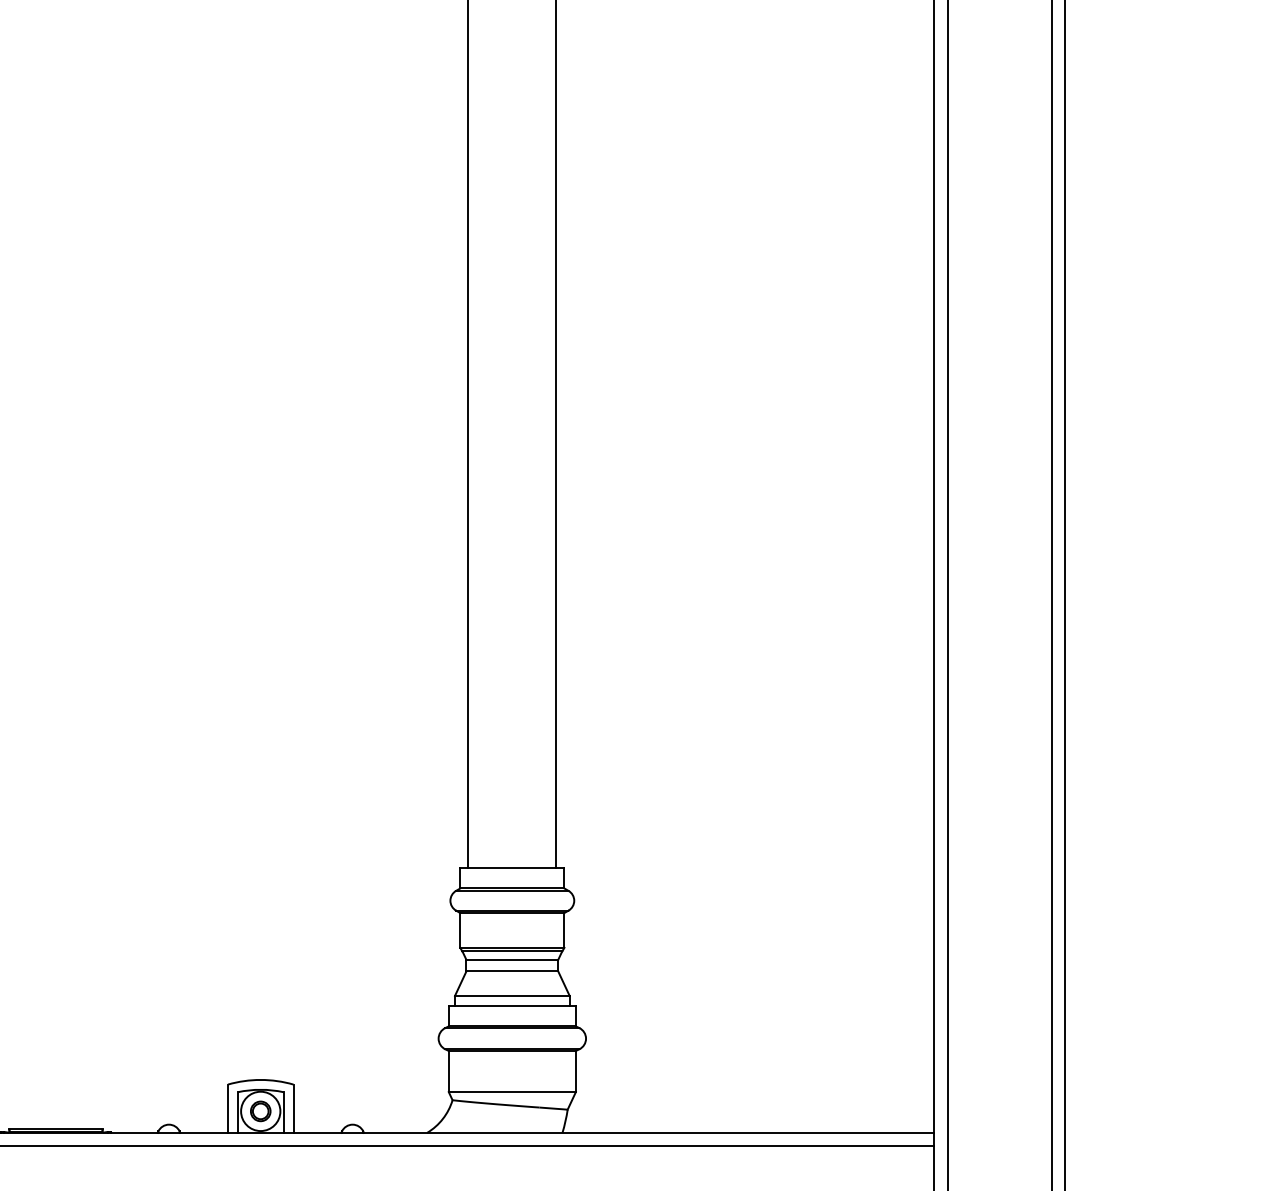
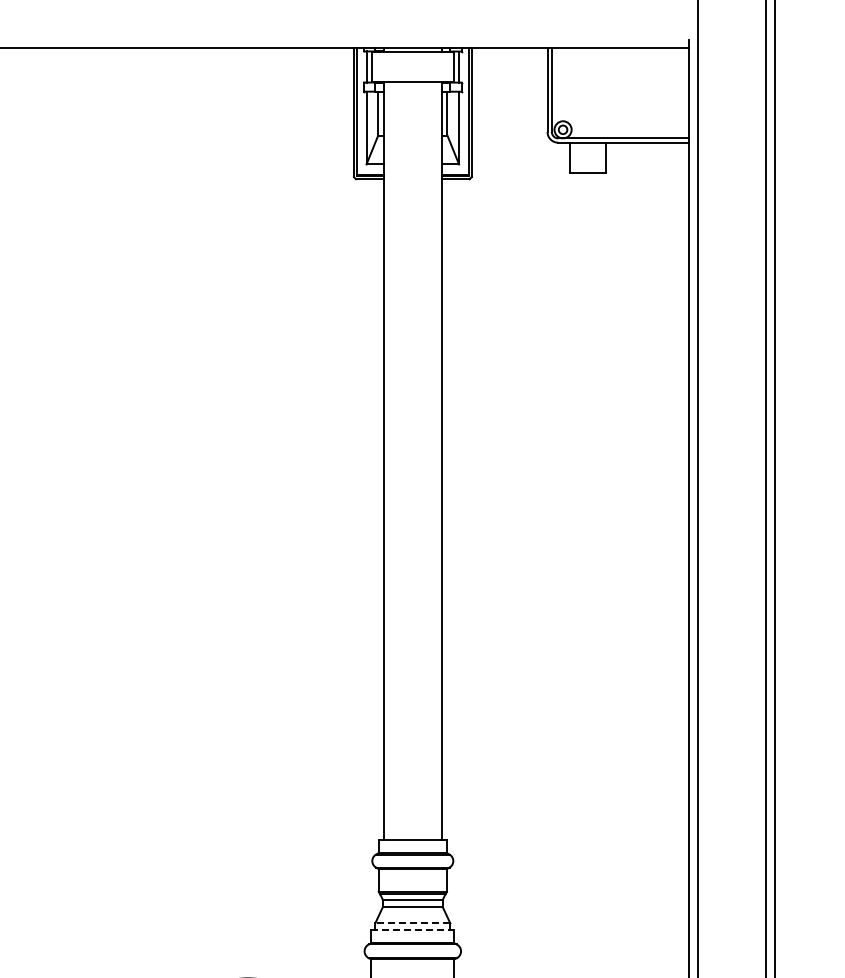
line: (511, 996) -> (412, 923), solid -> dashed
line: (511, 1005) -> (412, 929), solid -> dashed

